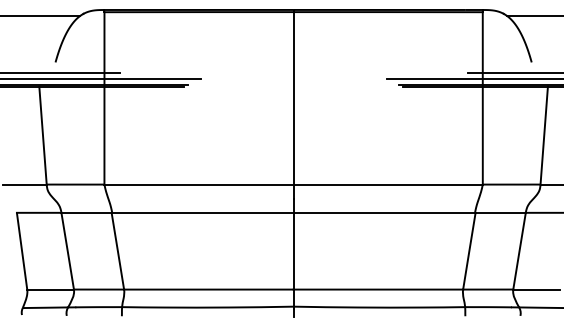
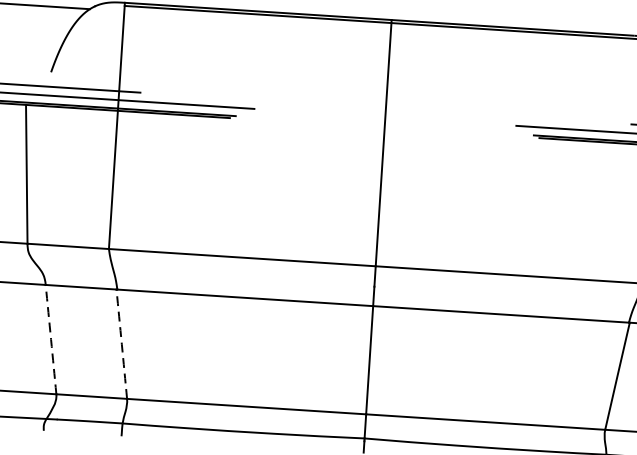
arc: (67, 251) -> (50, 340), solid -> dashed
arc: (117, 251) -> (121, 344), solid -> dashed

